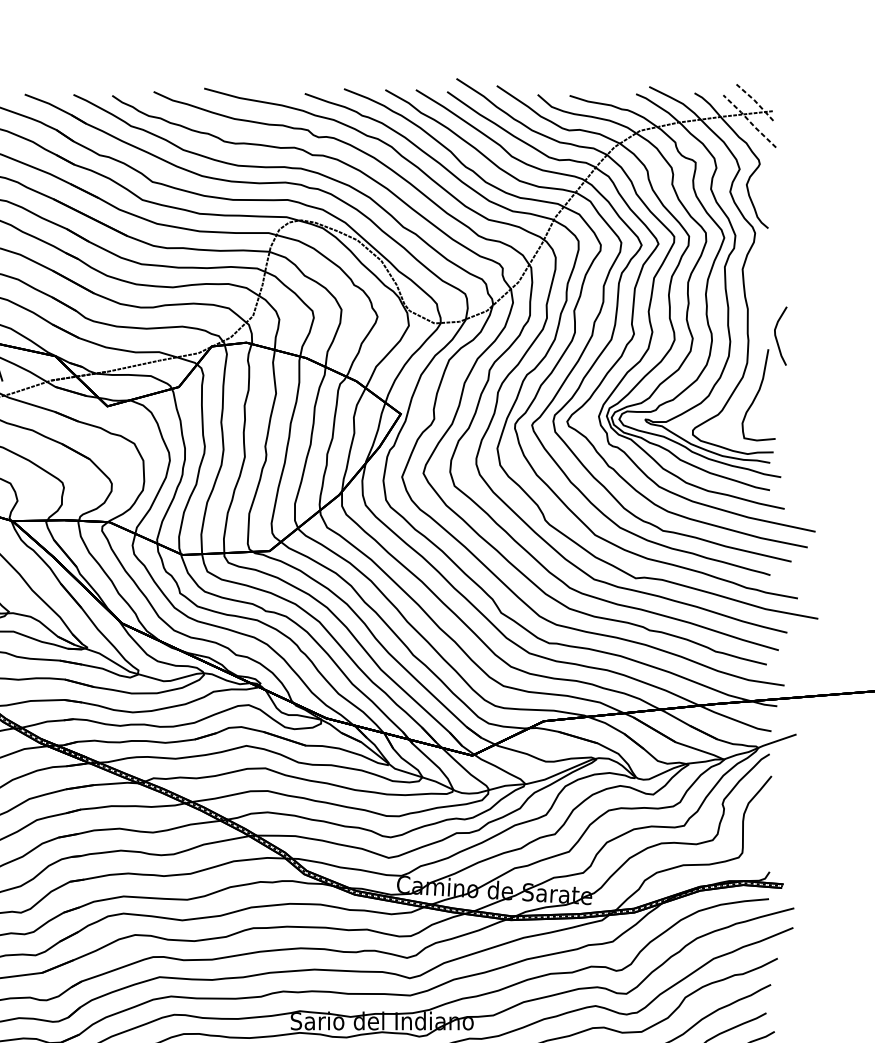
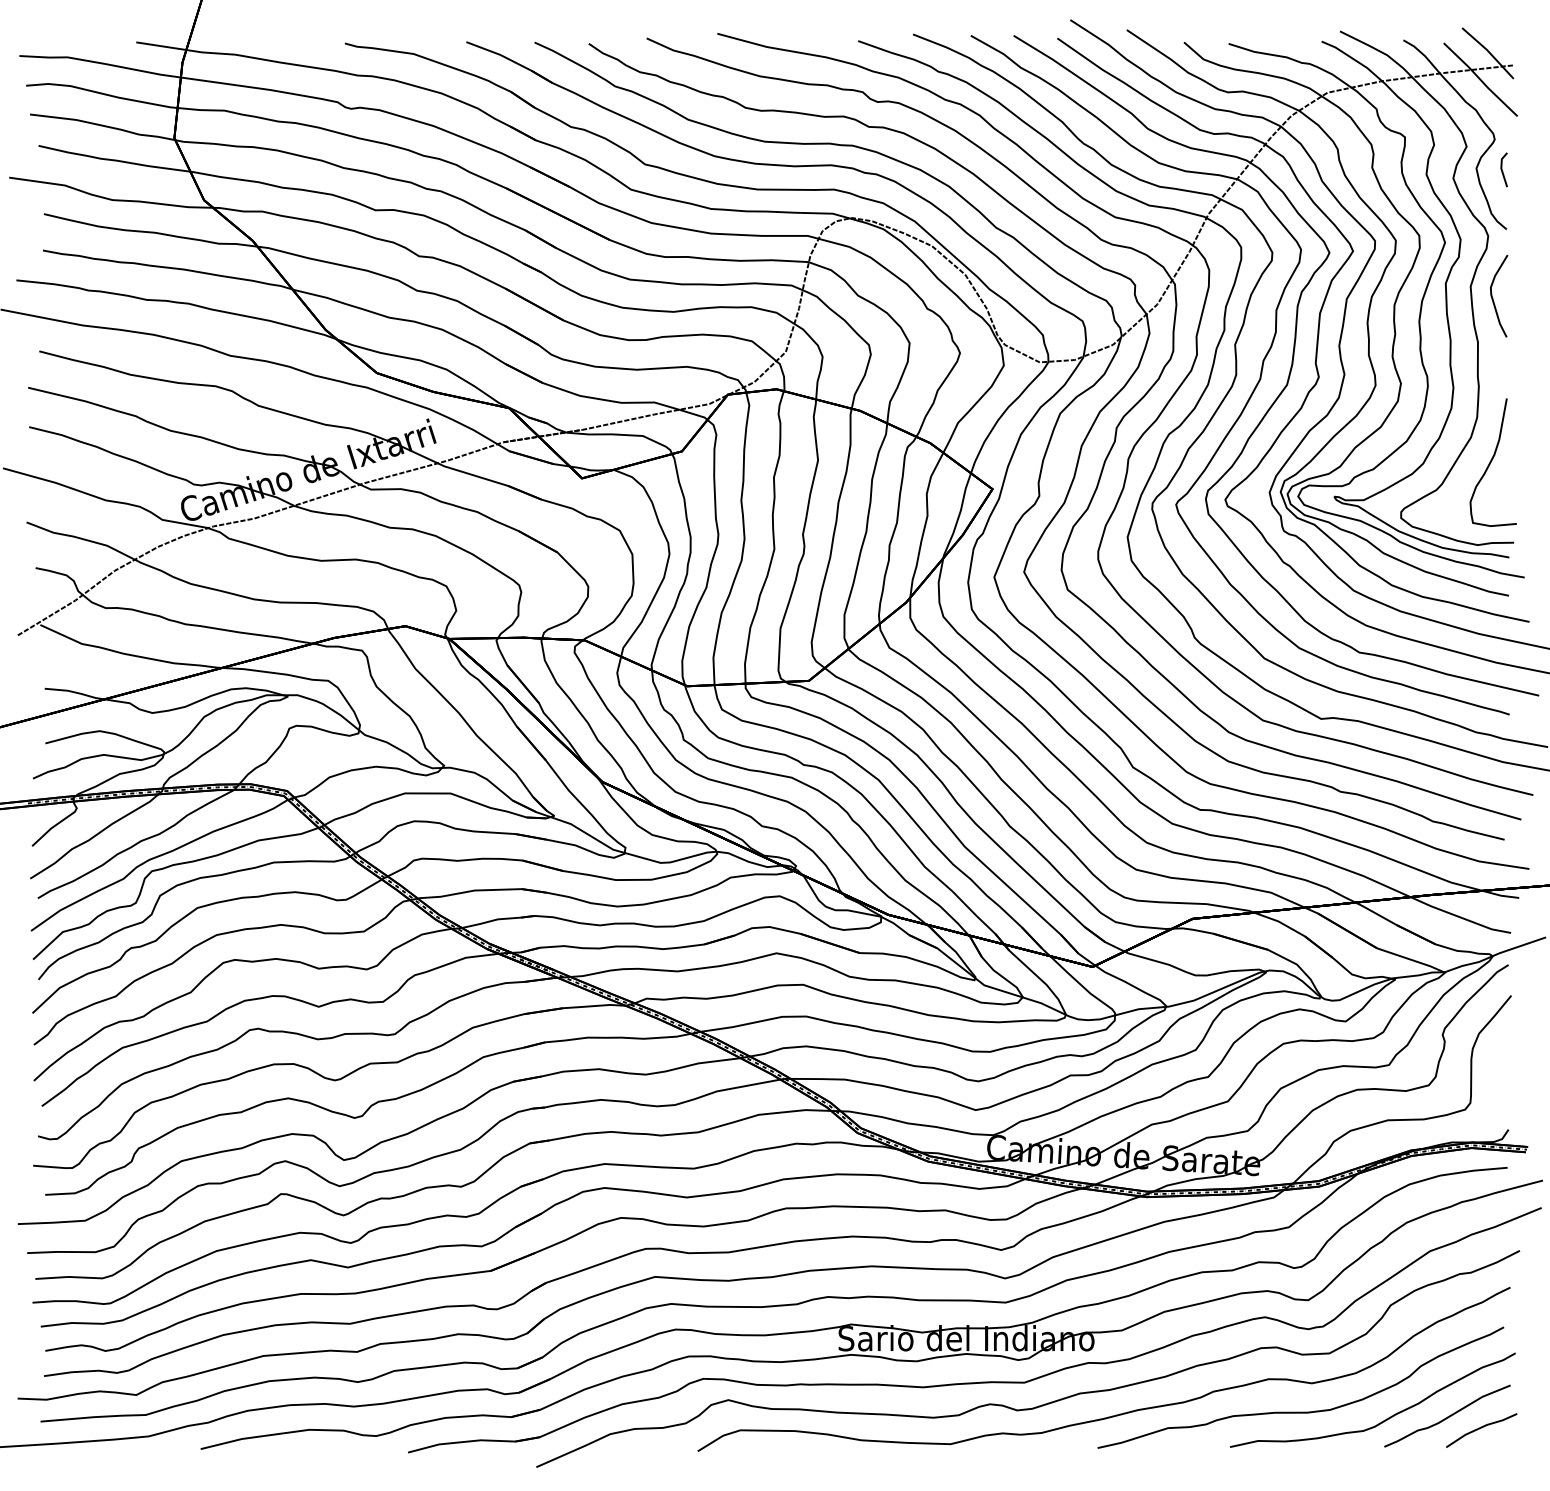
line: (755, 101) -> (1488, 51), dashed -> solid
line: (749, 121) -> (1480, 79), dashed -> solid
line: (765, 185) -> (1502, 169), added
curve: (776, 337) -> (1493, 298), moved

